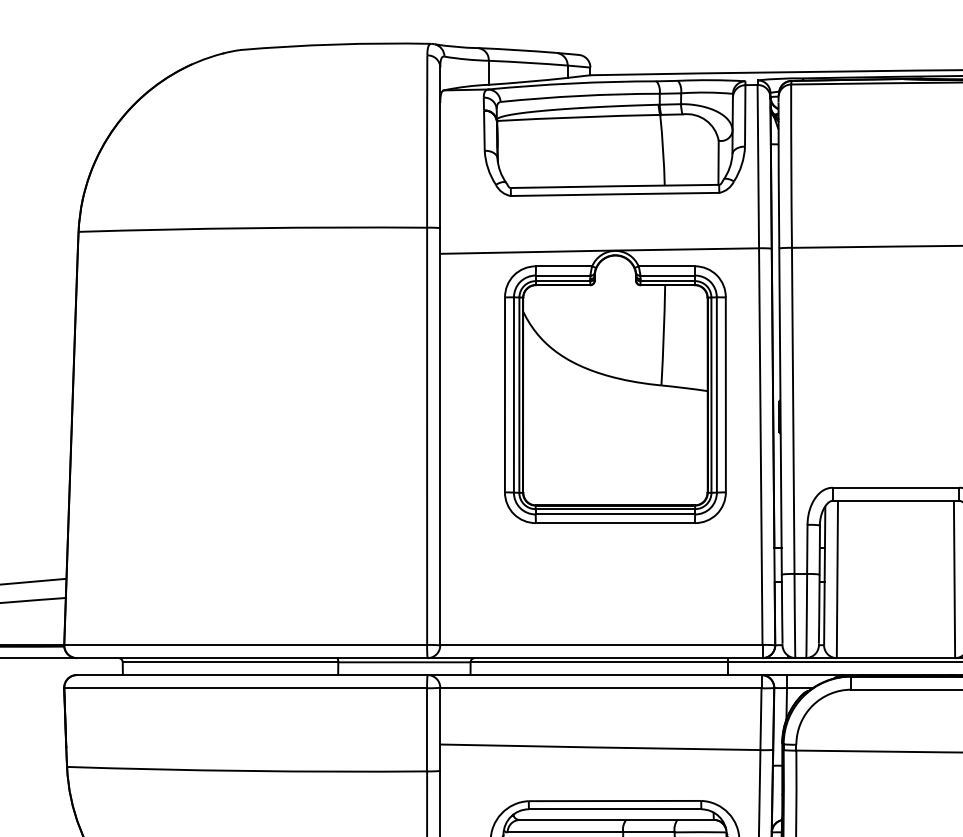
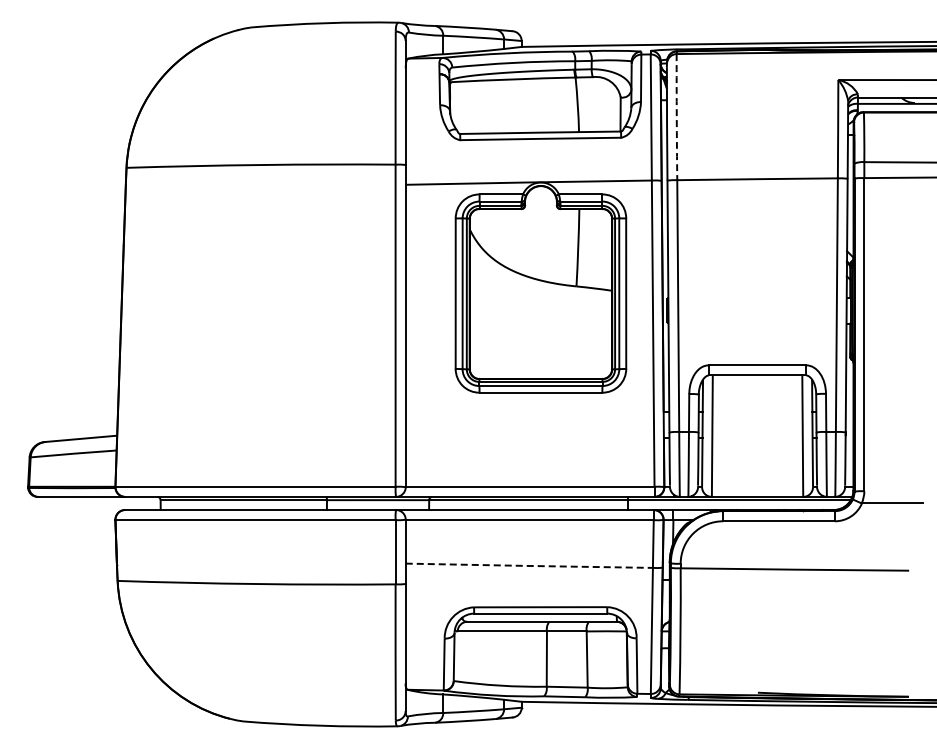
arc: (790, 166) -> (676, 117), solid -> dashed
line: (600, 746) -> (529, 565), solid -> dashed

